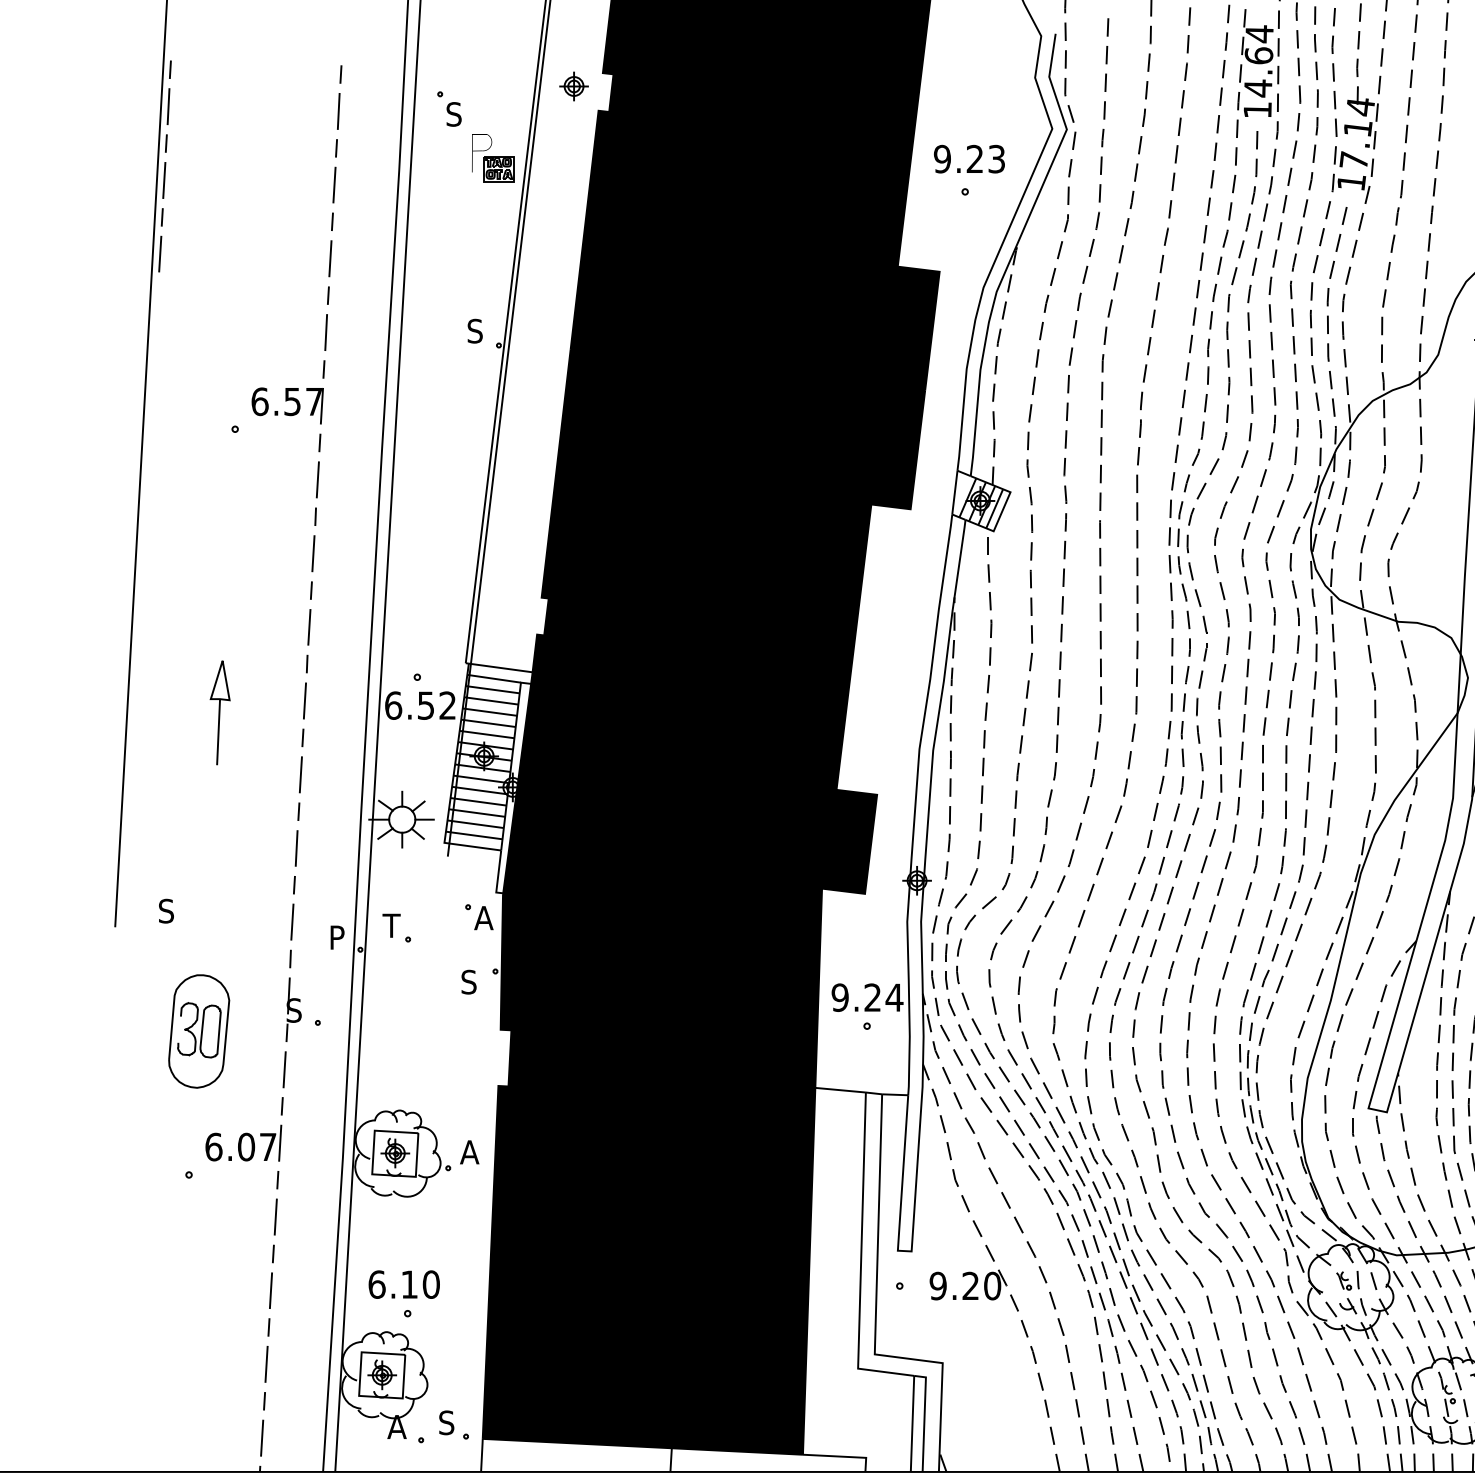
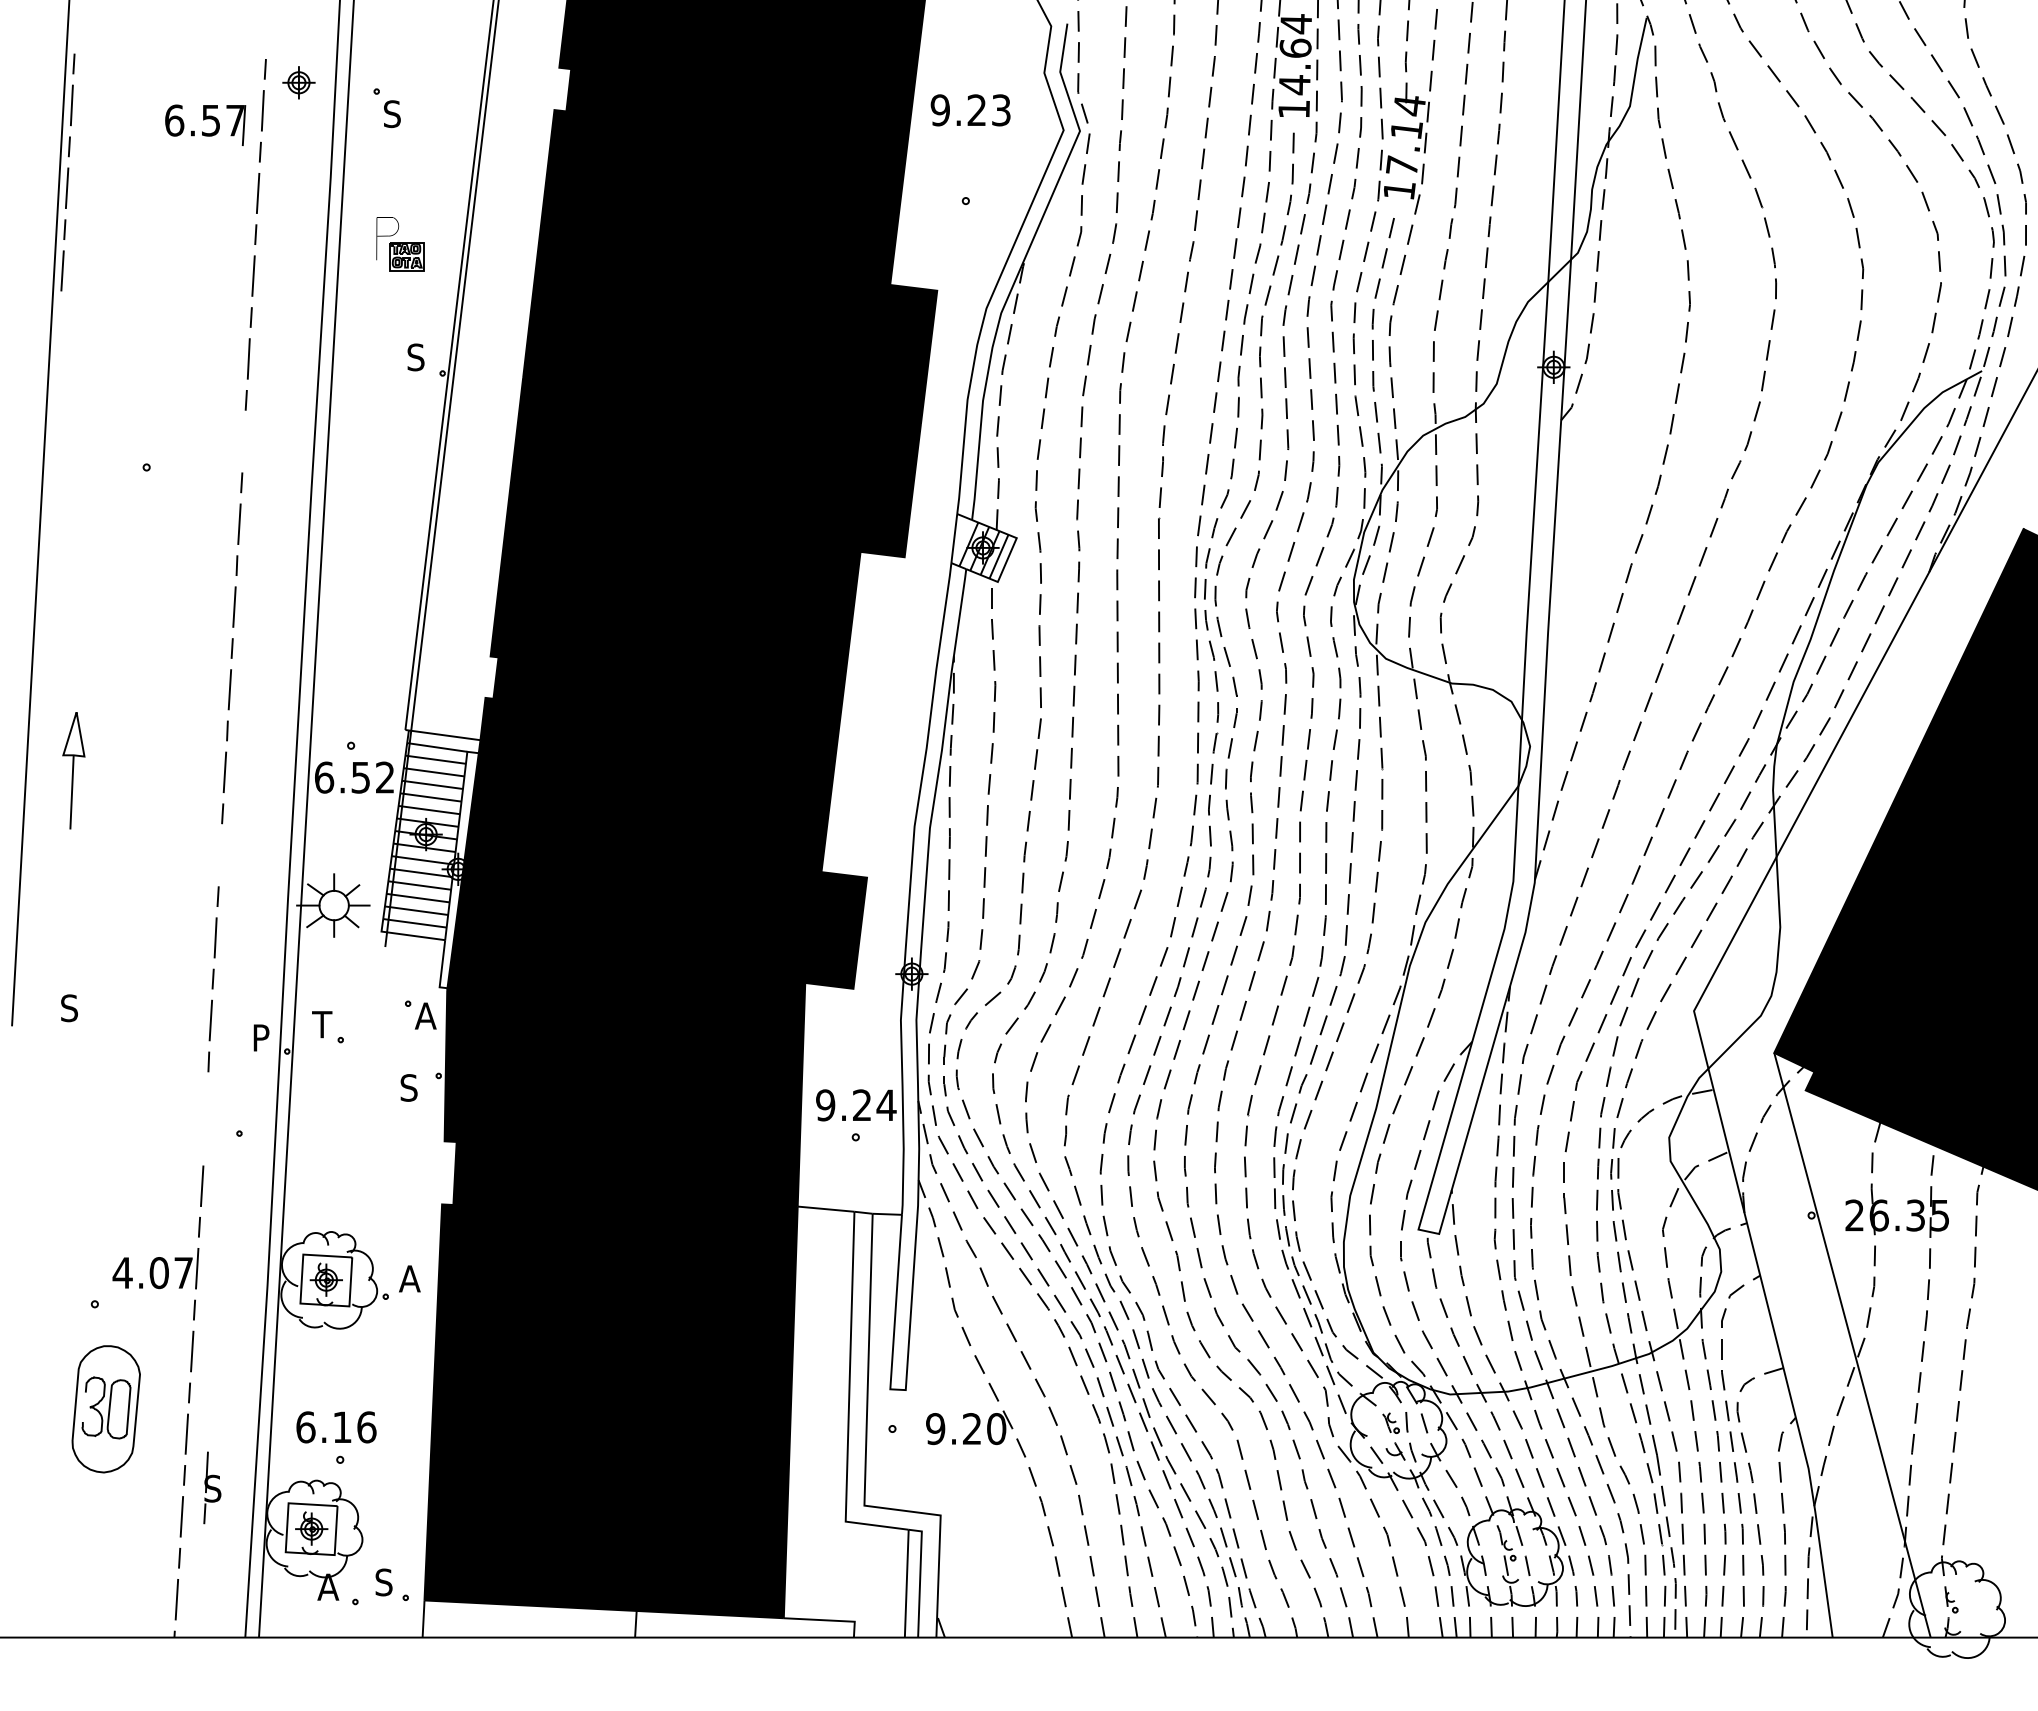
part: (573, 86) -> (298, 82), moved
part: (493, 158) -> (400, 244), moved
text: (969, 159) -> (970, 110), moved
part: (287, 405) -> (205, 124), moved
part: (219, 712) -> (73, 770), moved
line: (300, 774) -> (220, 854), removed
part: (293, 1009) -> (212, 1487), moved
part: (198, 1031) -> (105, 1409), moved
text: (213, 1147) -> (122, 1273), 6.07 -> 4.07
text: (431, 1284) -> (366, 1427), 6.10 -> 6.16

